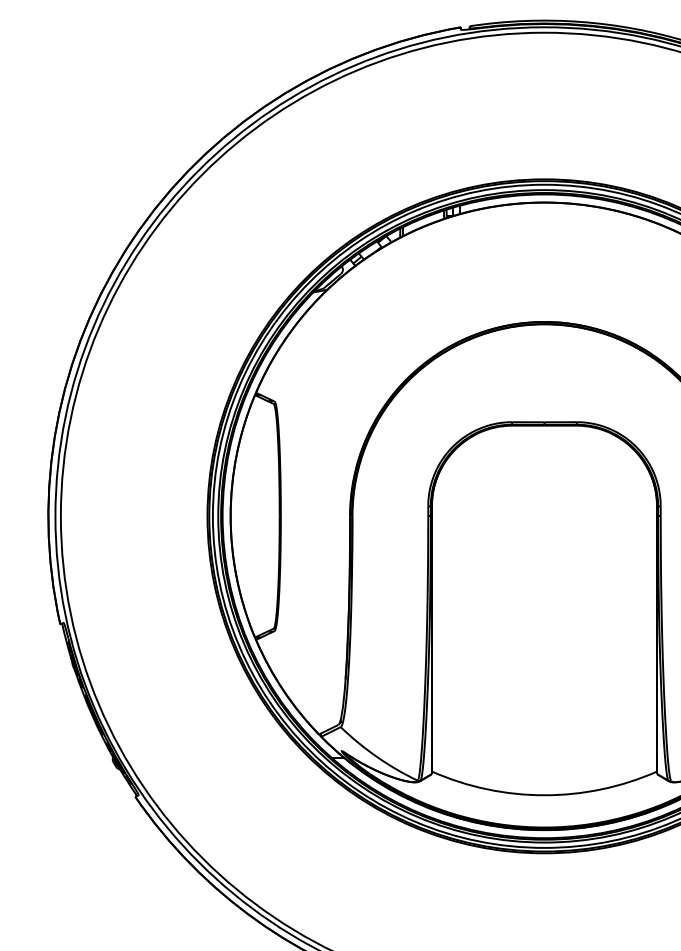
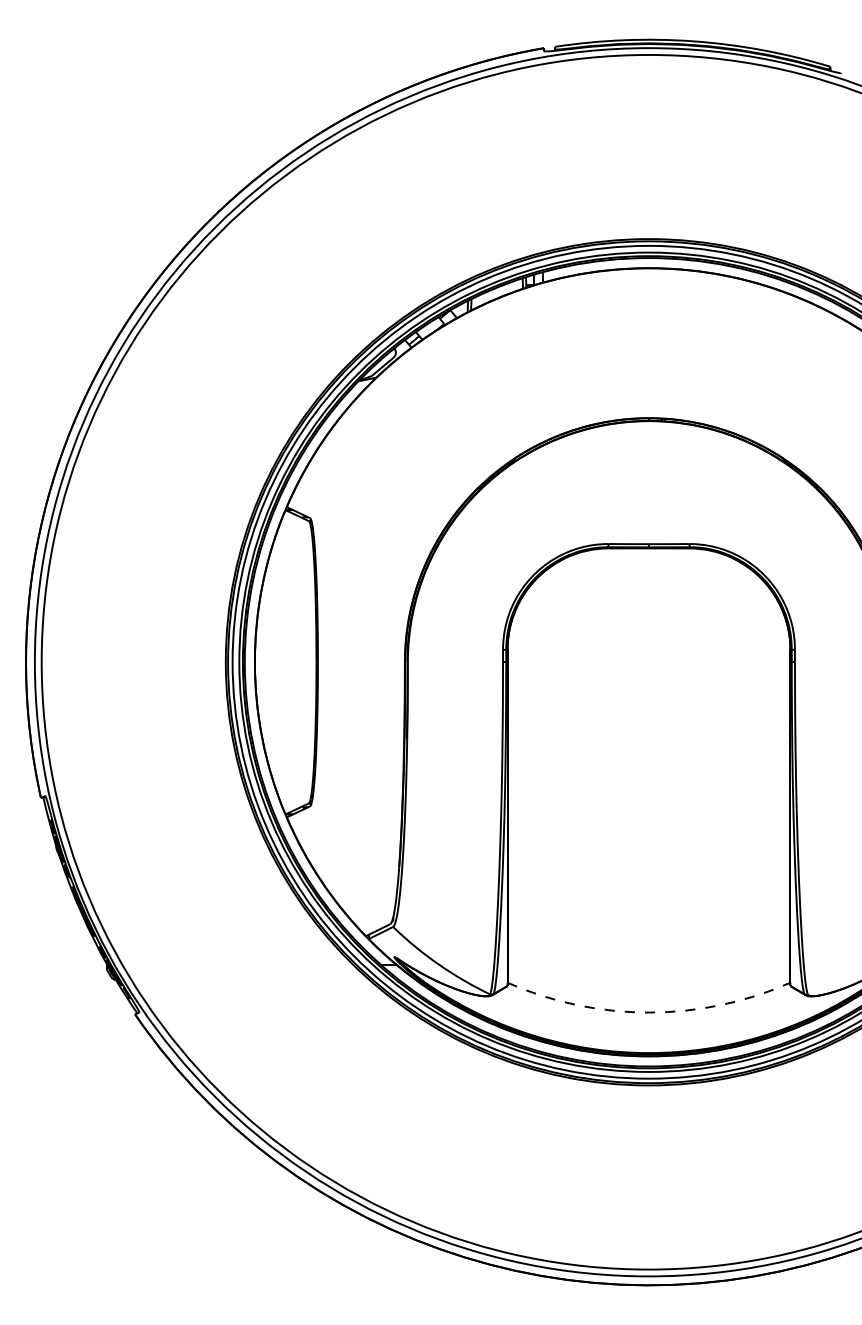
line: (544, 795) -> (649, 1012), solid -> dashed

